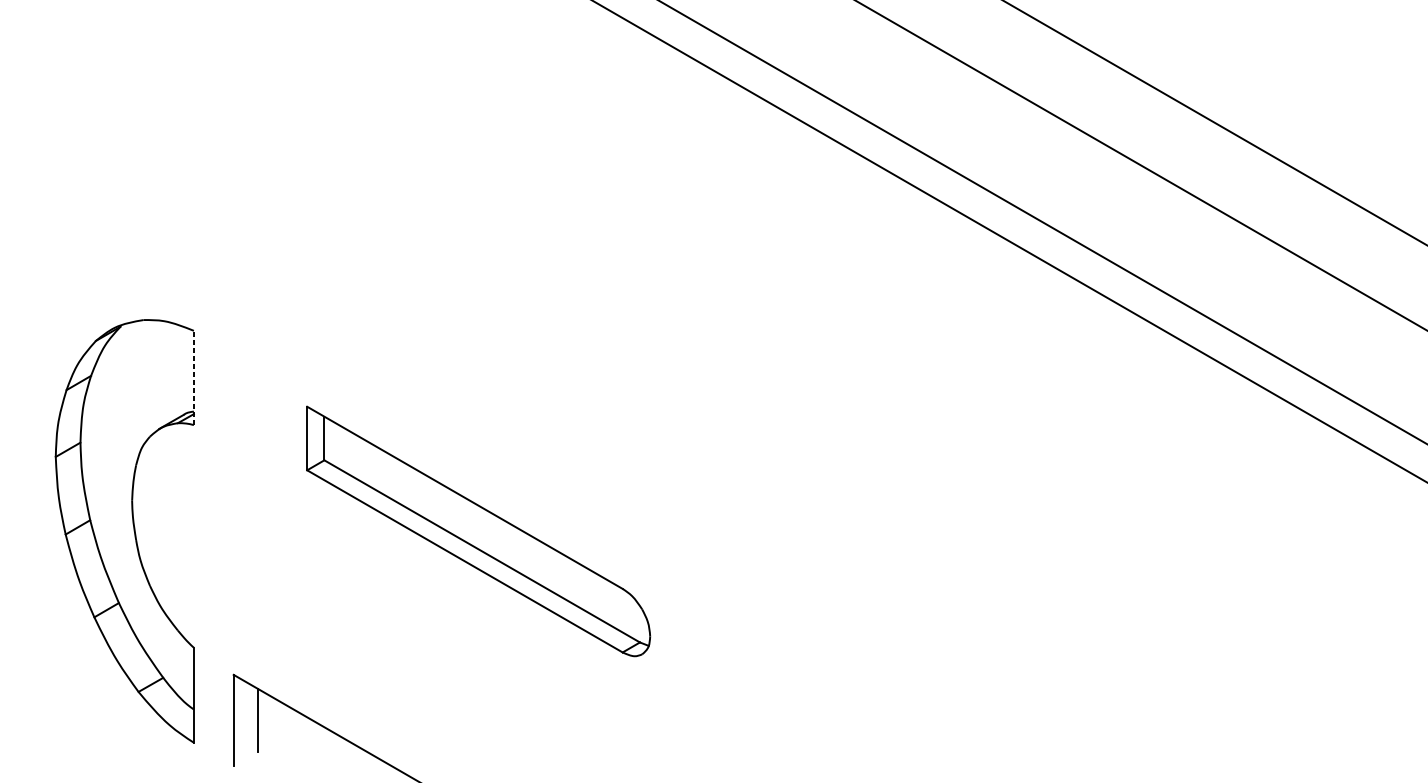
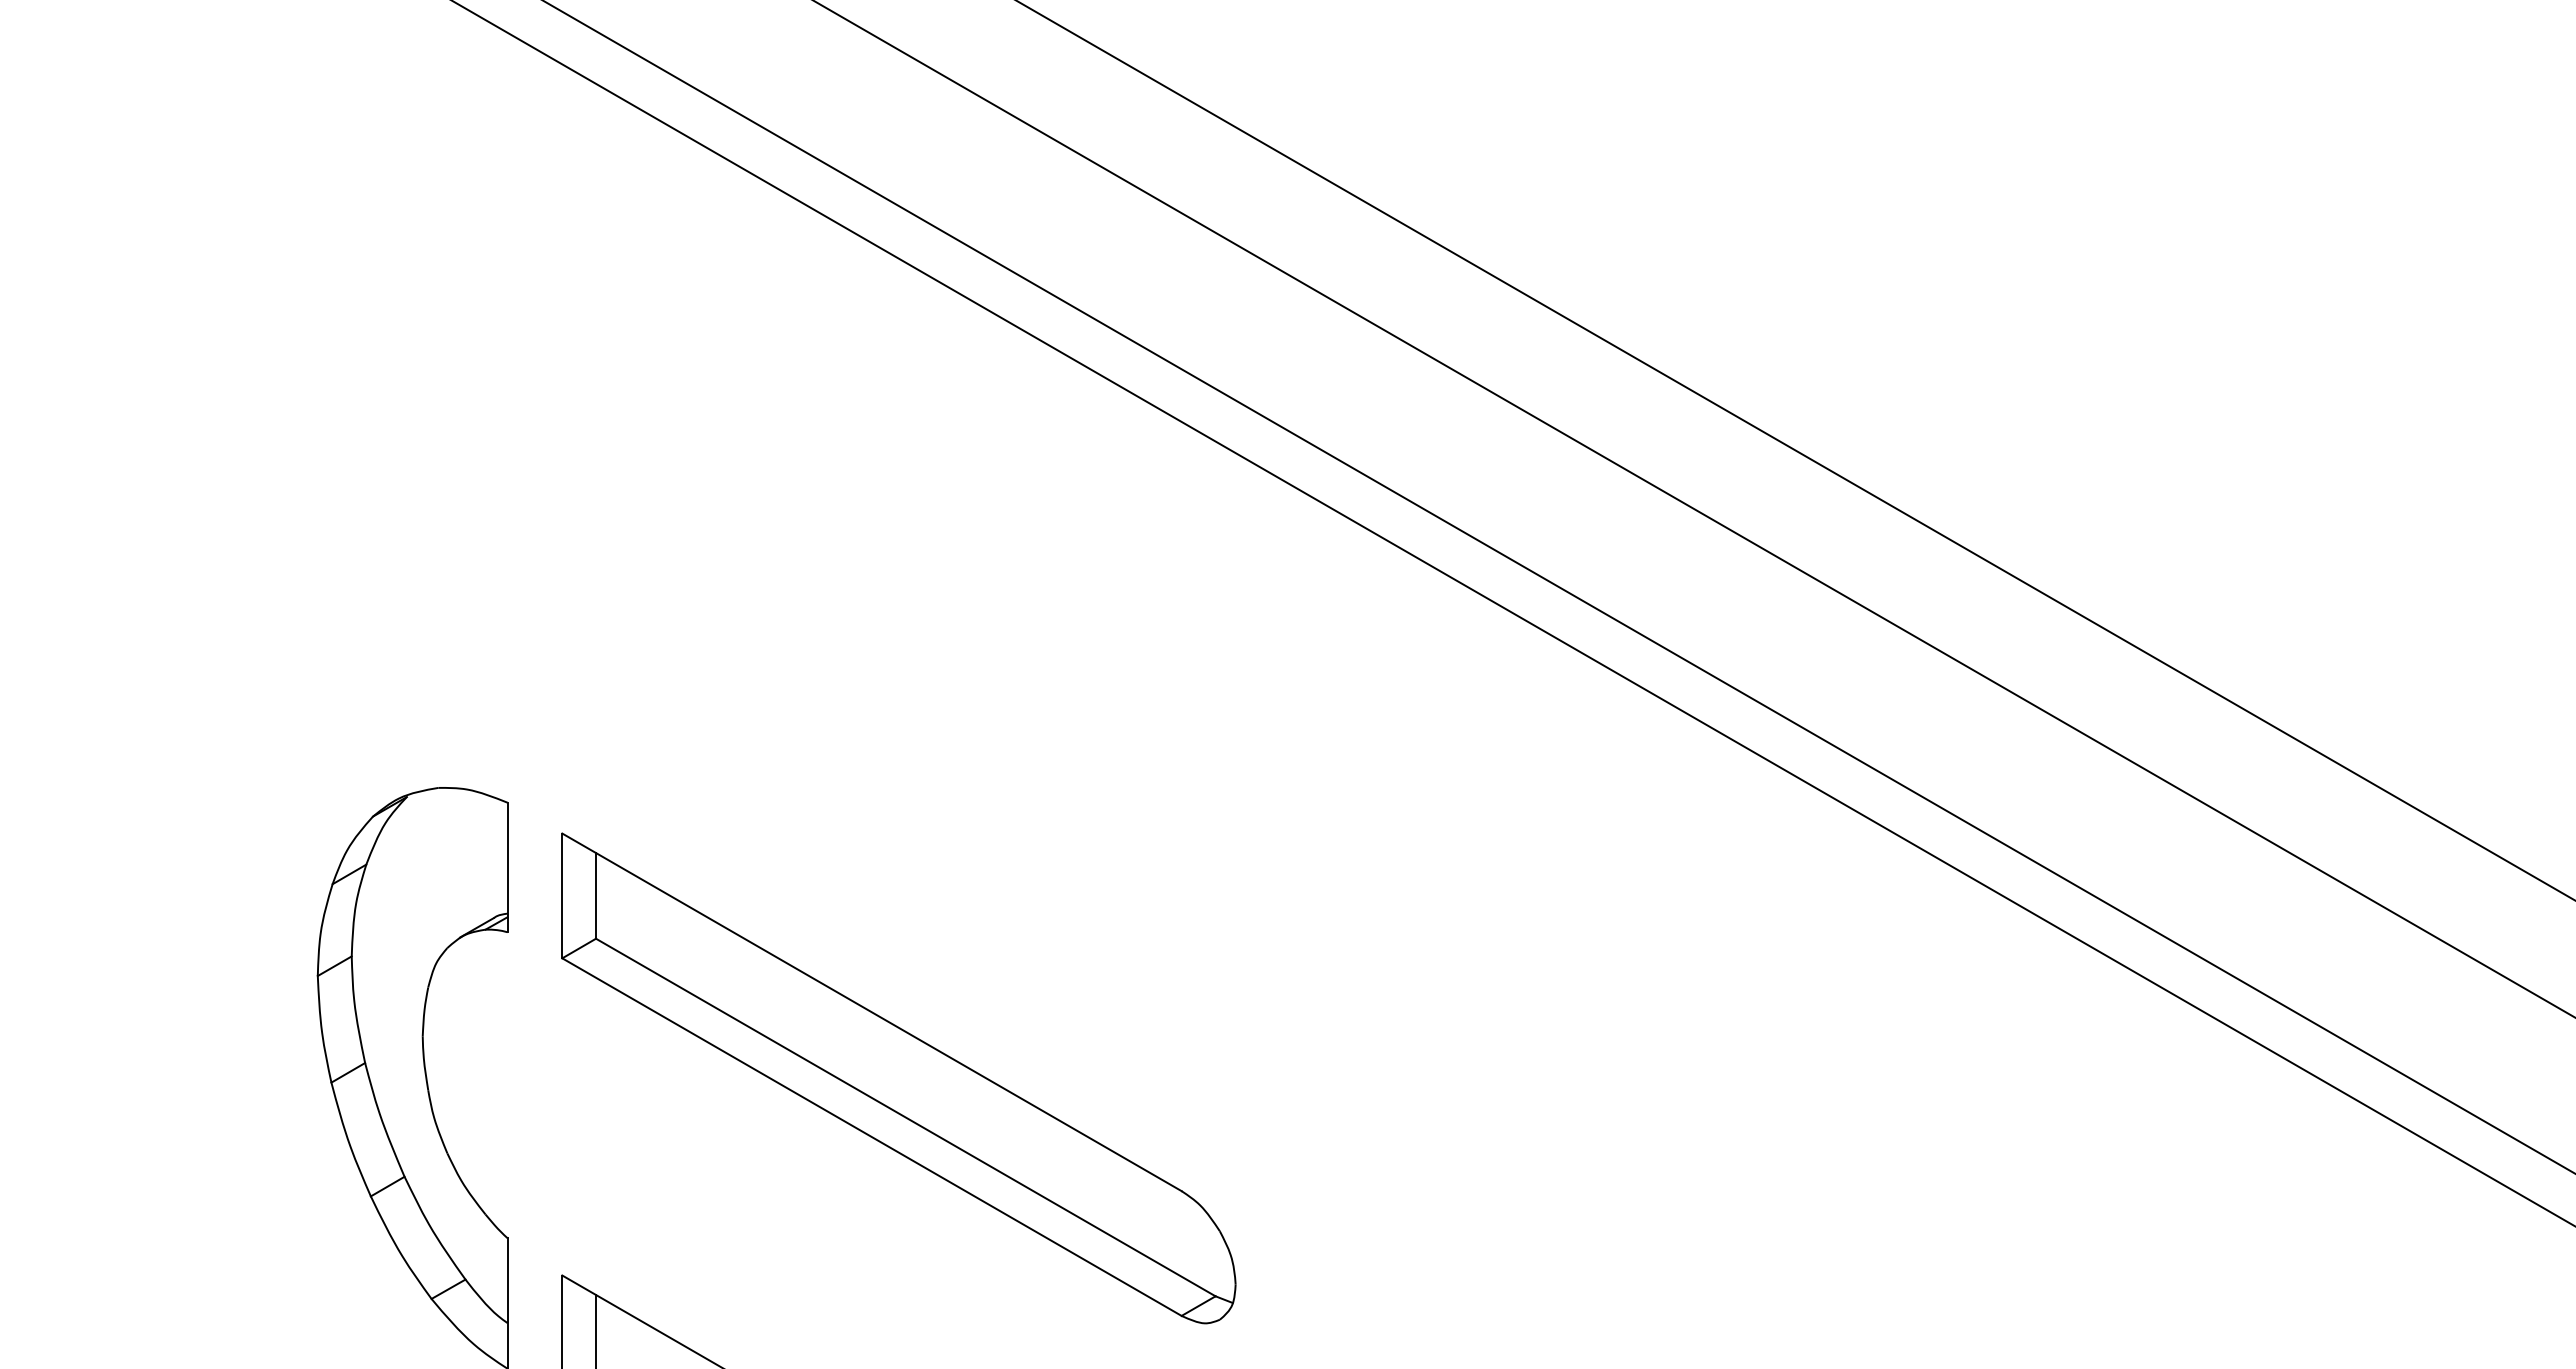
line: (193, 377) -> (507, 867), dashed -> solid
part: (478, 531) -> (898, 1078), size x1.43

